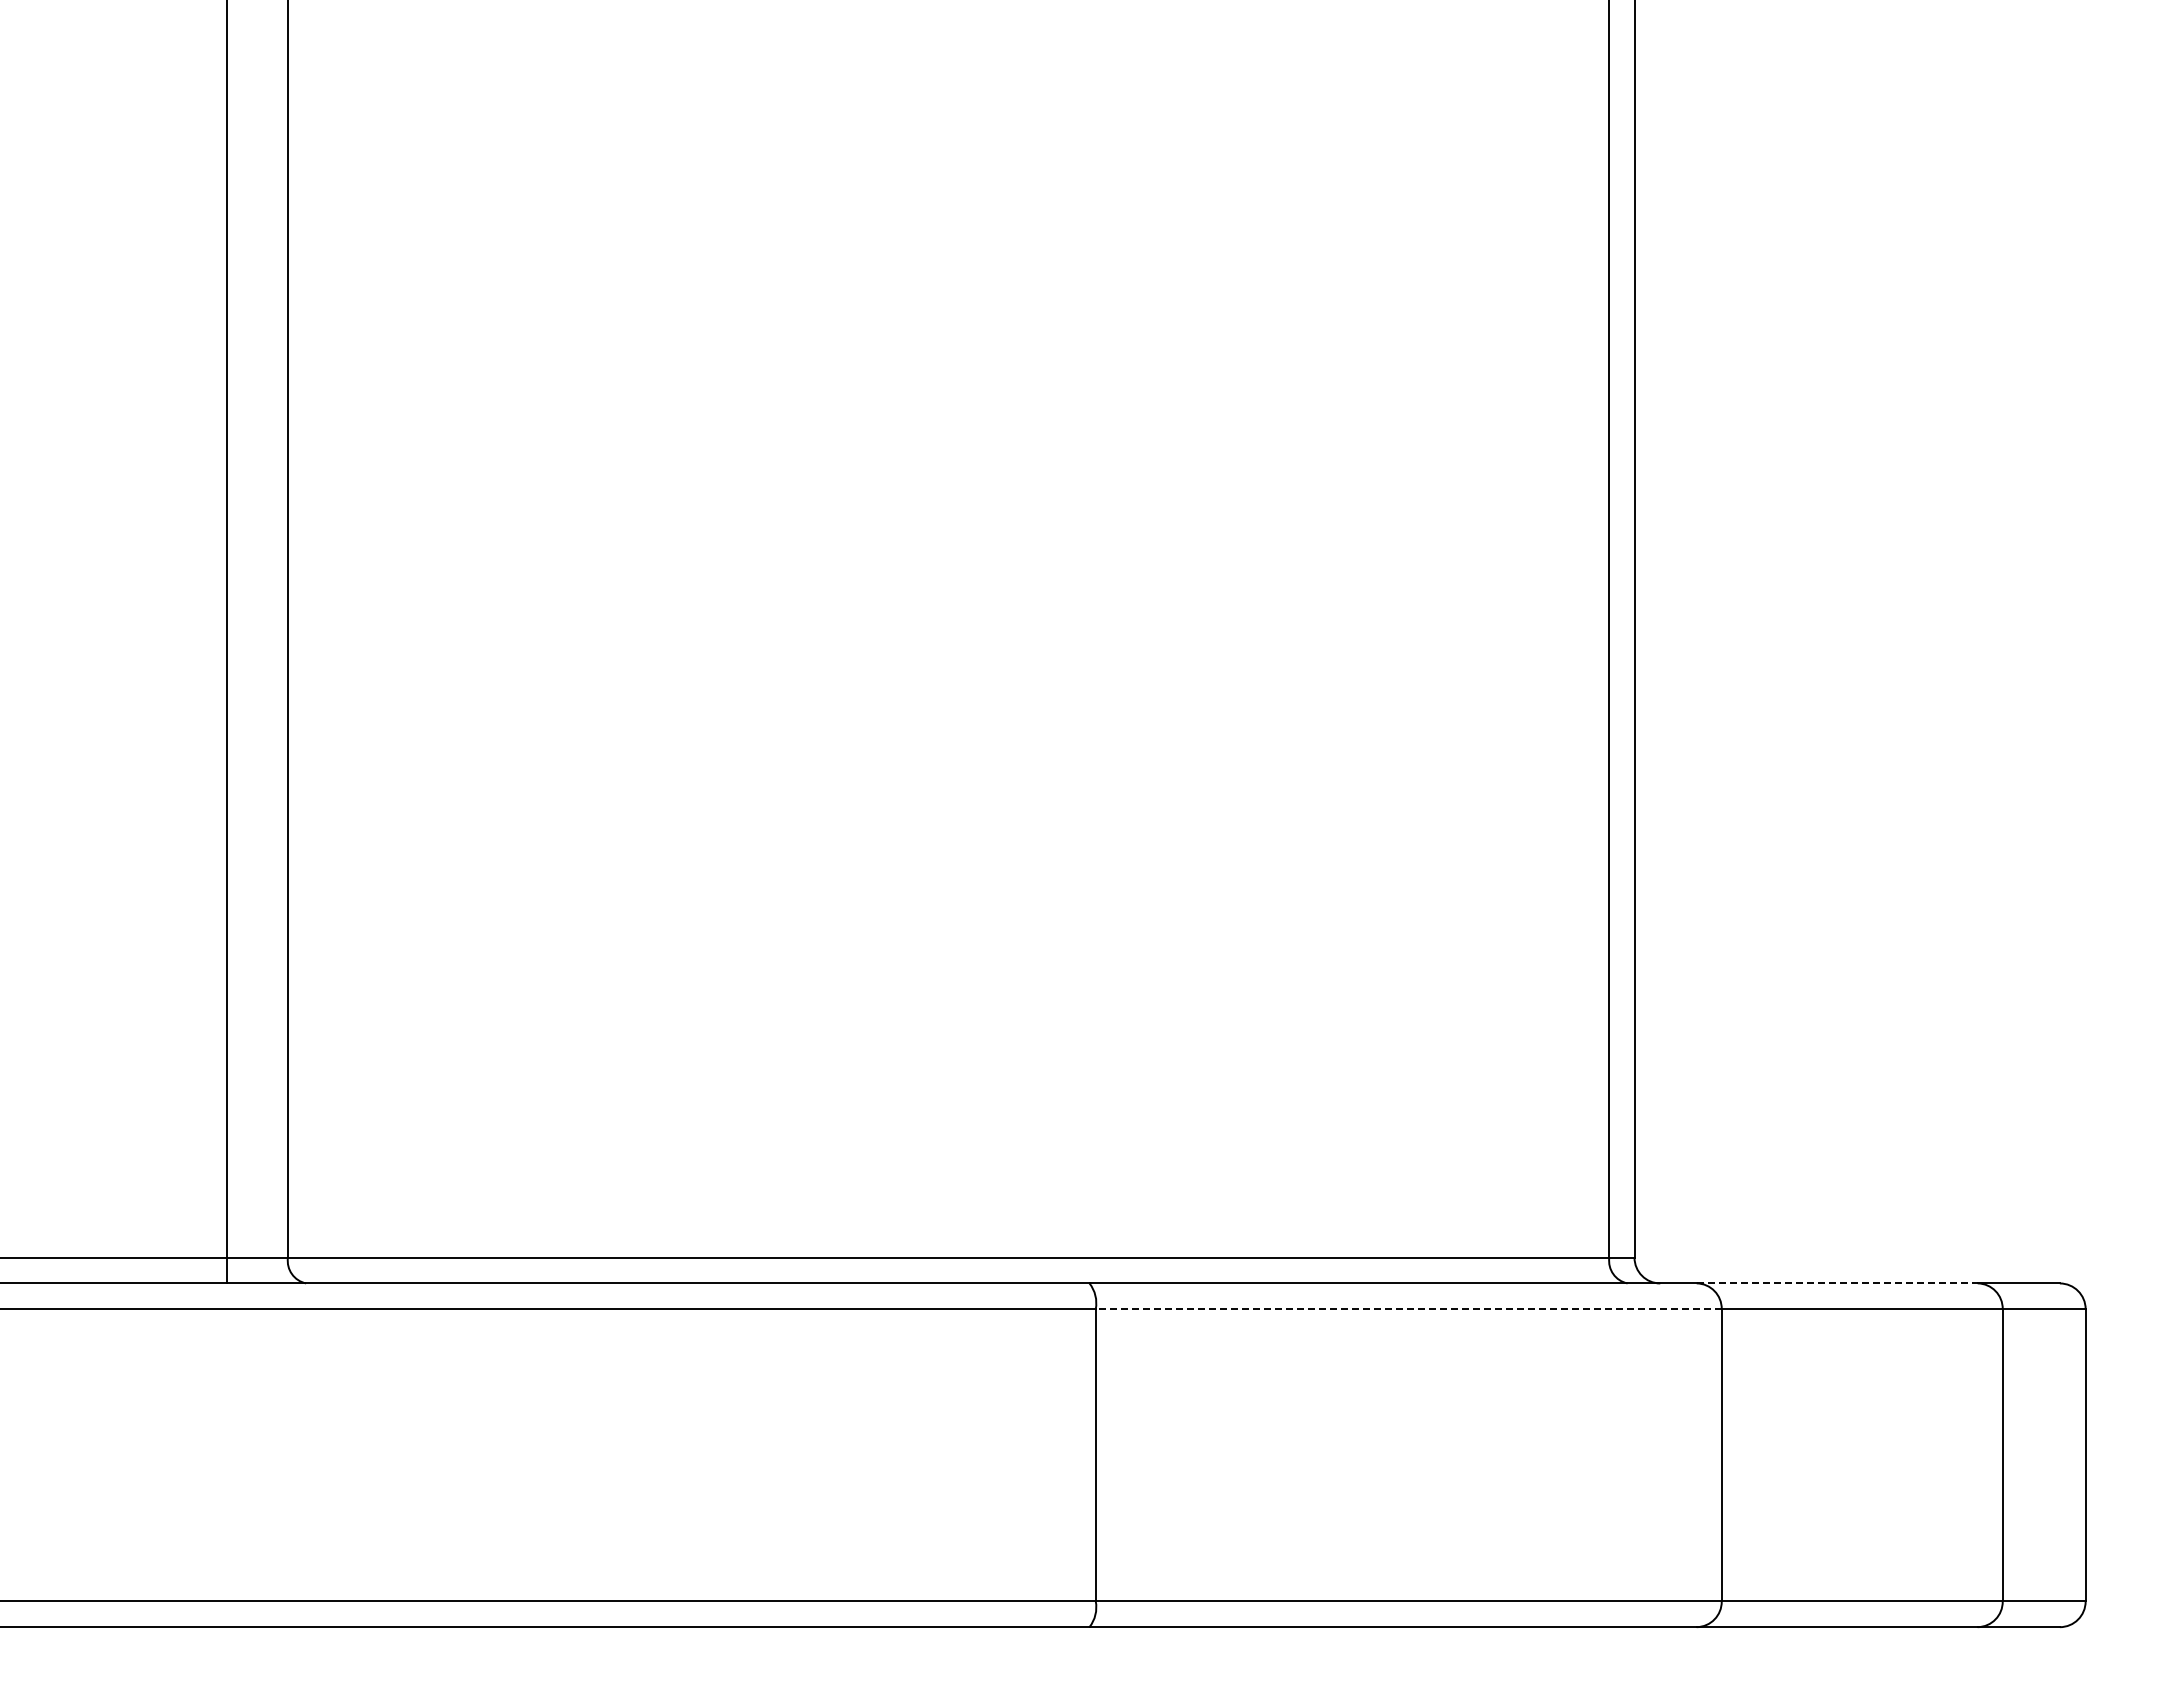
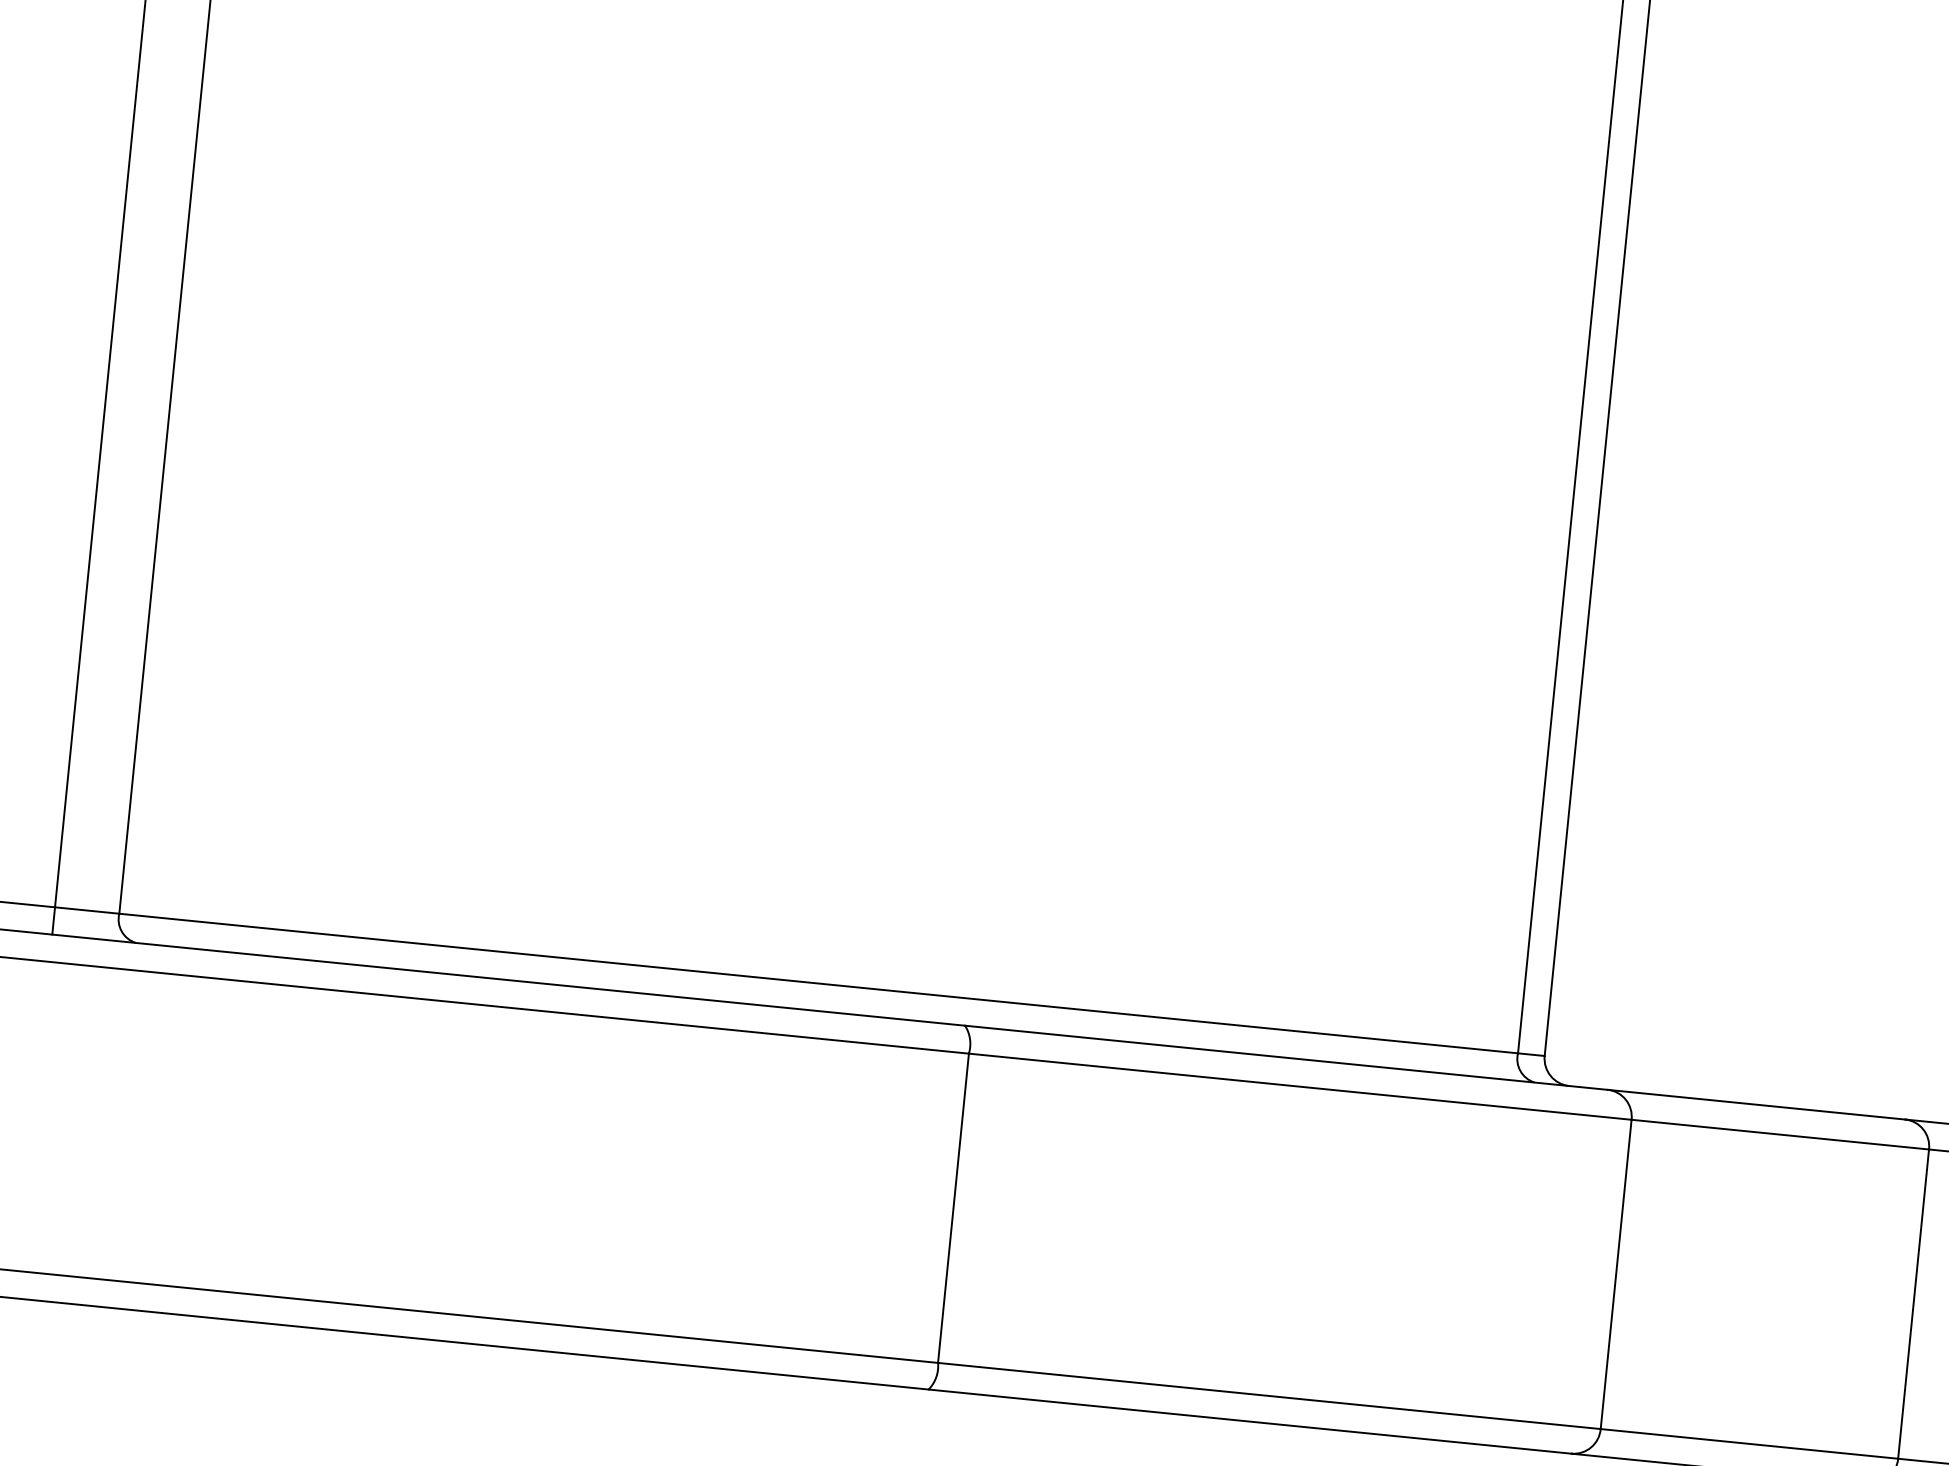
line: (1837, 1283) -> (1756, 1104), dashed -> solid
line: (1408, 1309) -> (1299, 1086), dashed -> solid

